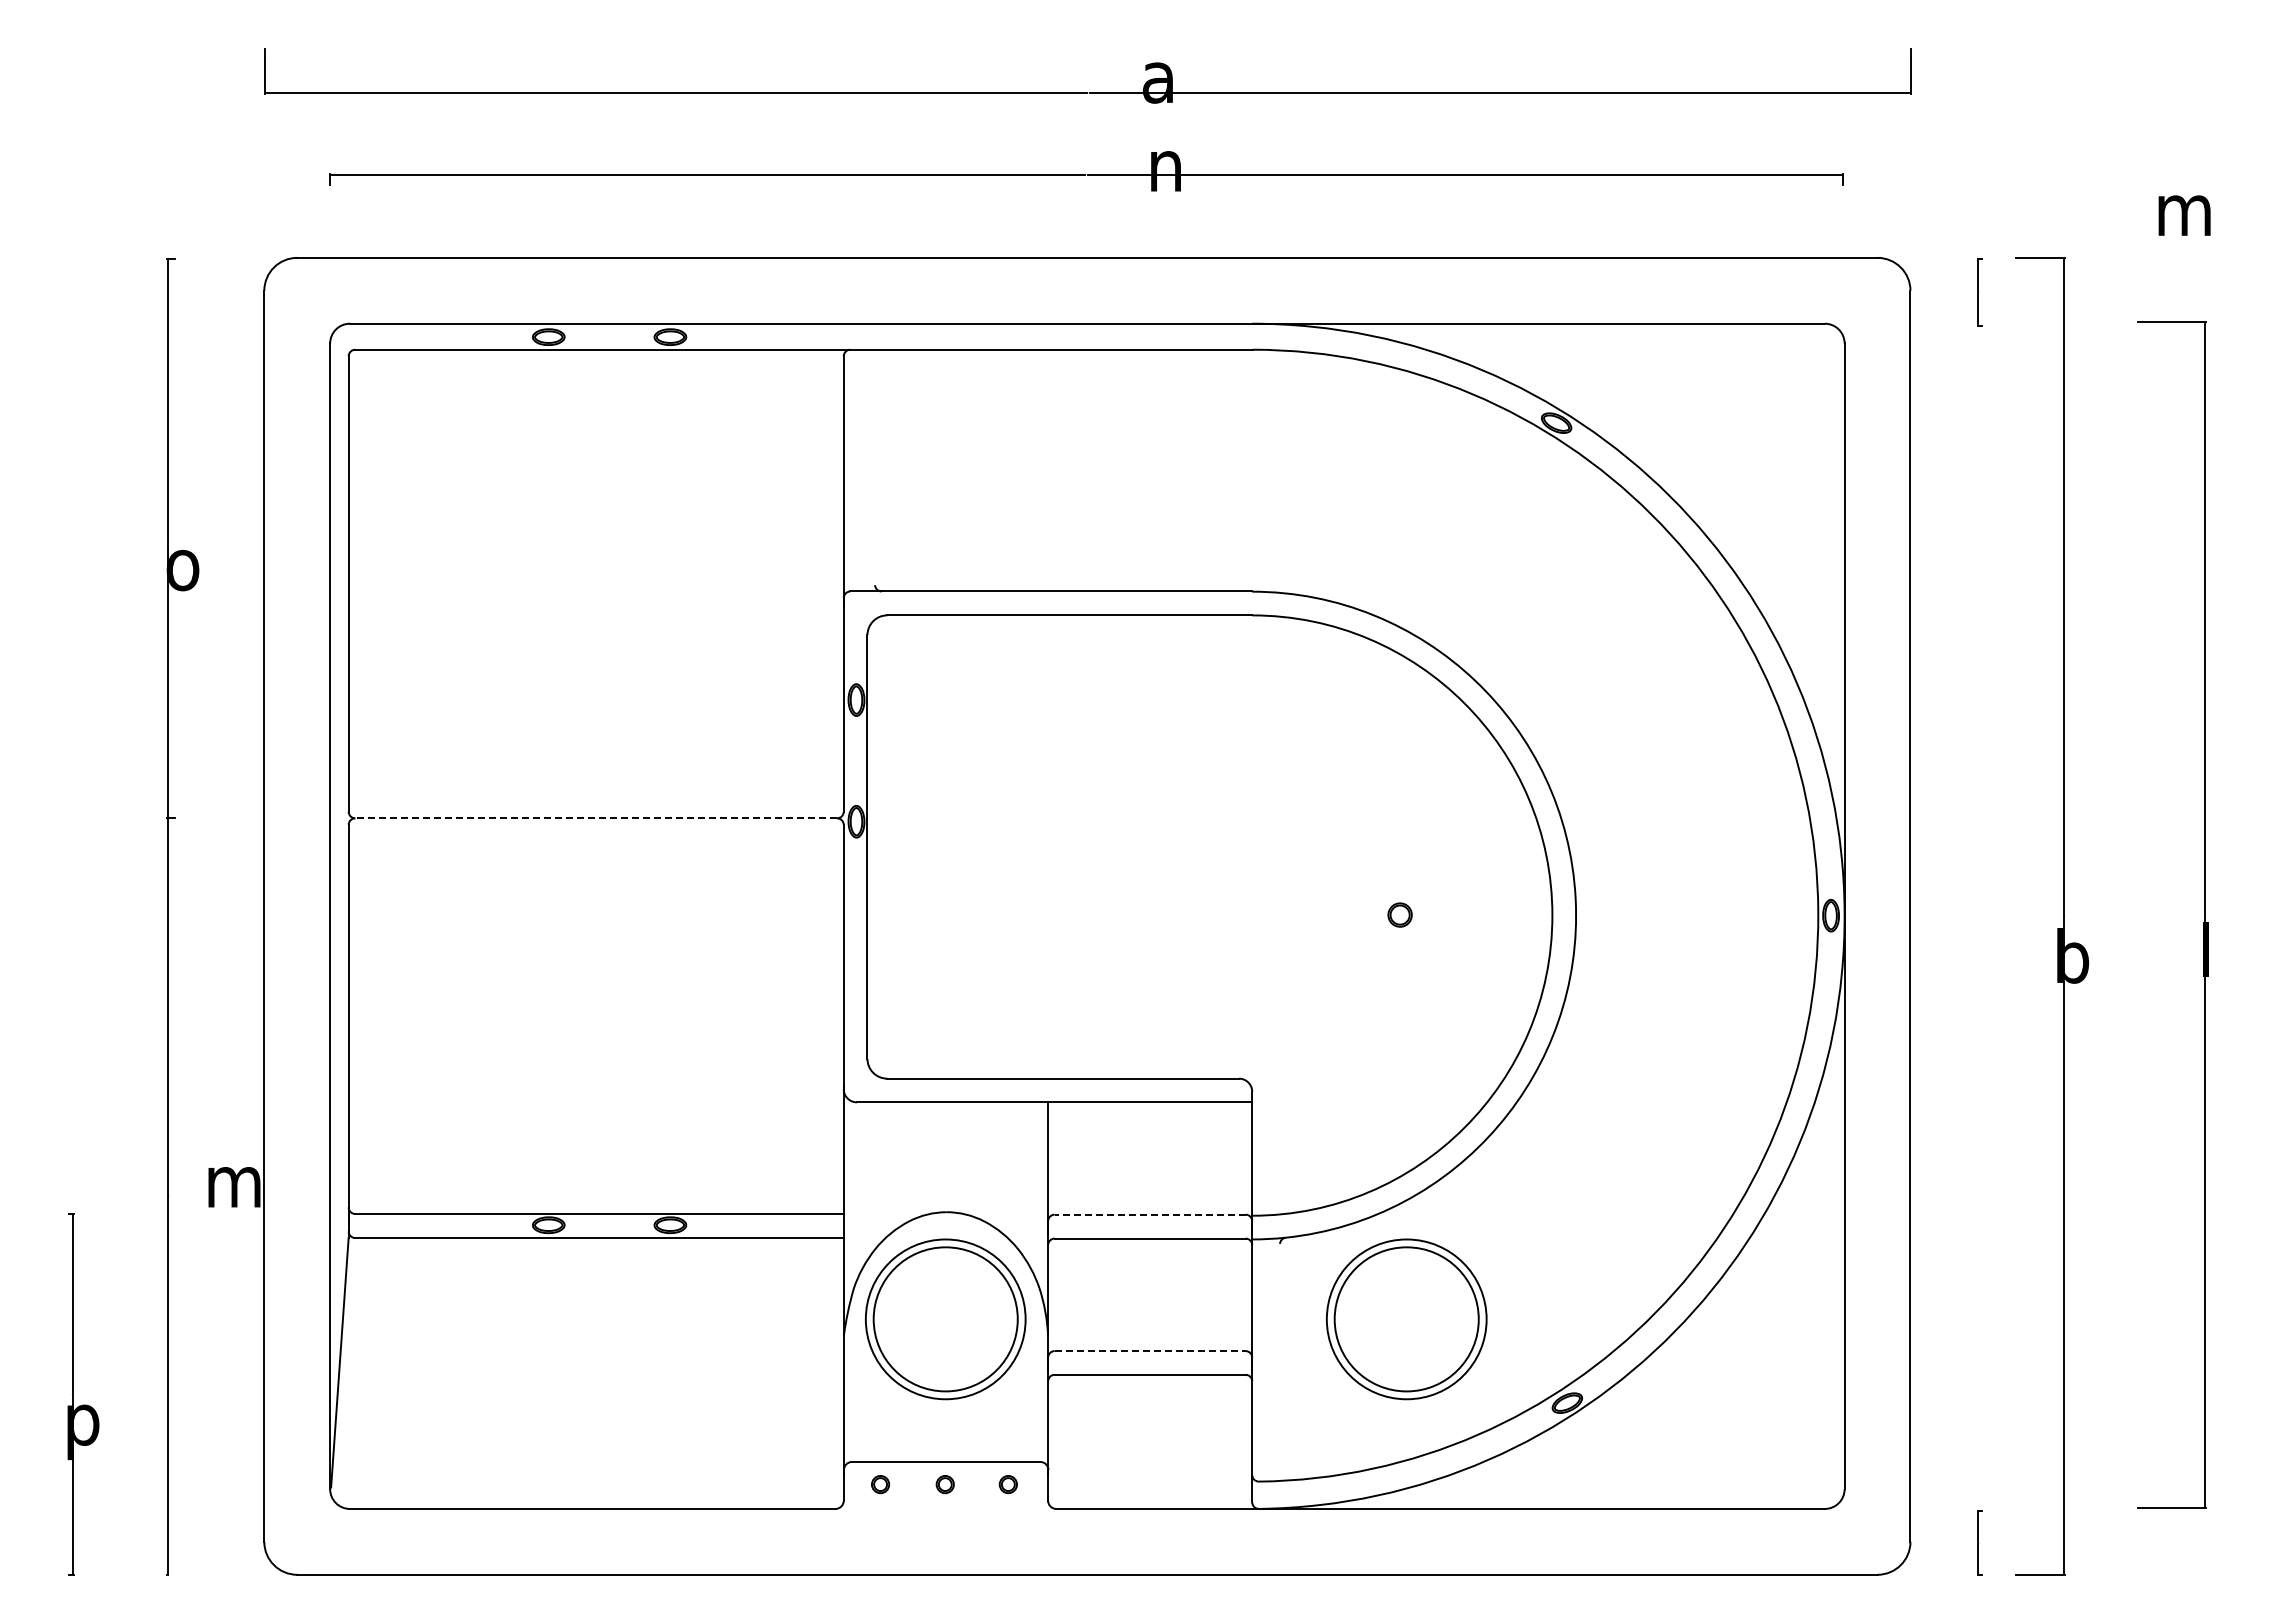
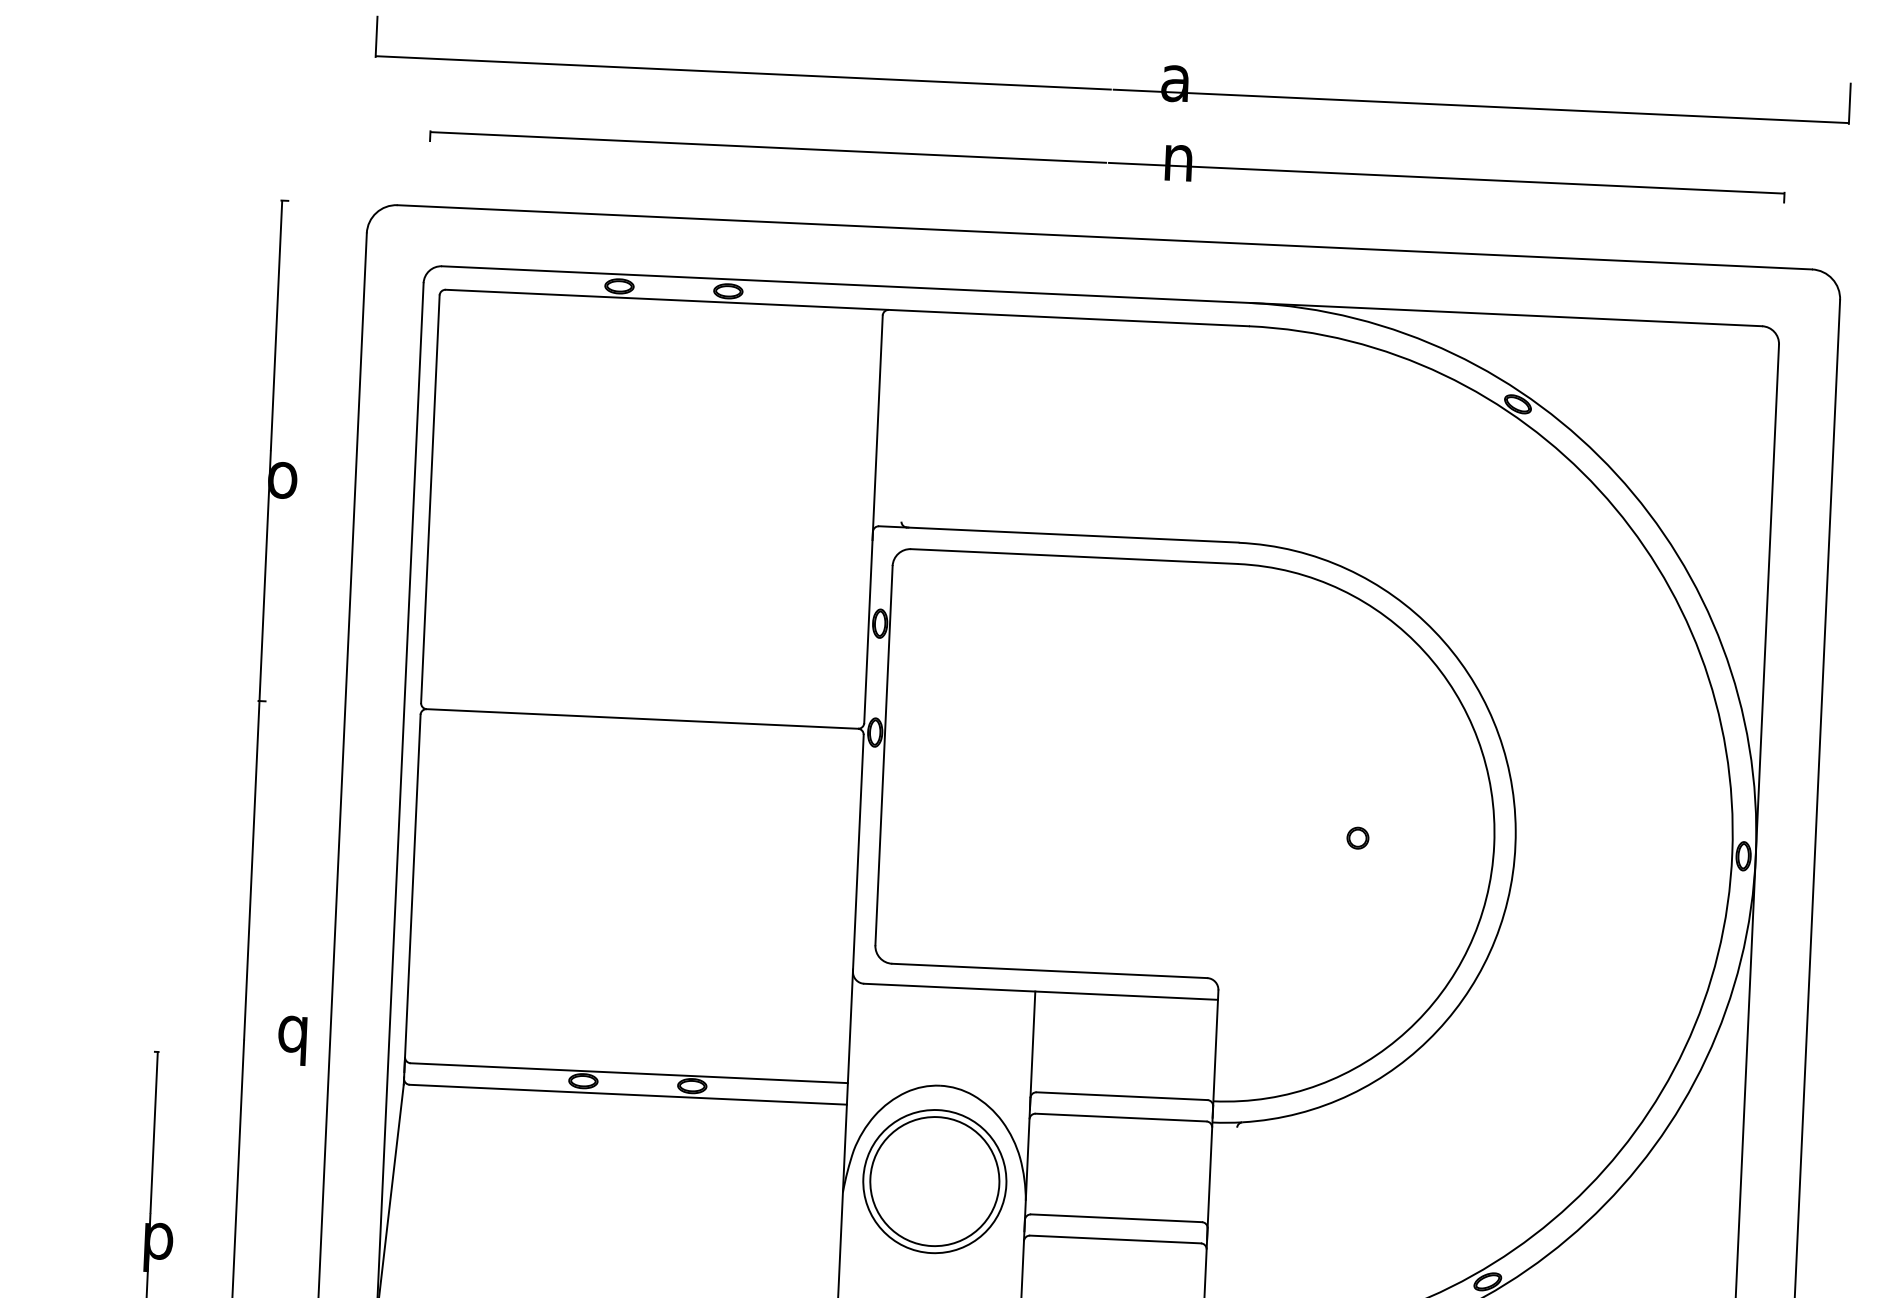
line: (596, 818) -> (642, 719), dashed -> solid
text: (233, 1194) -> (302, 1040), m -> q
line: (1149, 1214) -> (1121, 1096), dashed -> solid
part: (1406, 1319) -> (1347, 1200), removed
line: (1150, 1351) -> (1116, 1218), dashed -> solid

